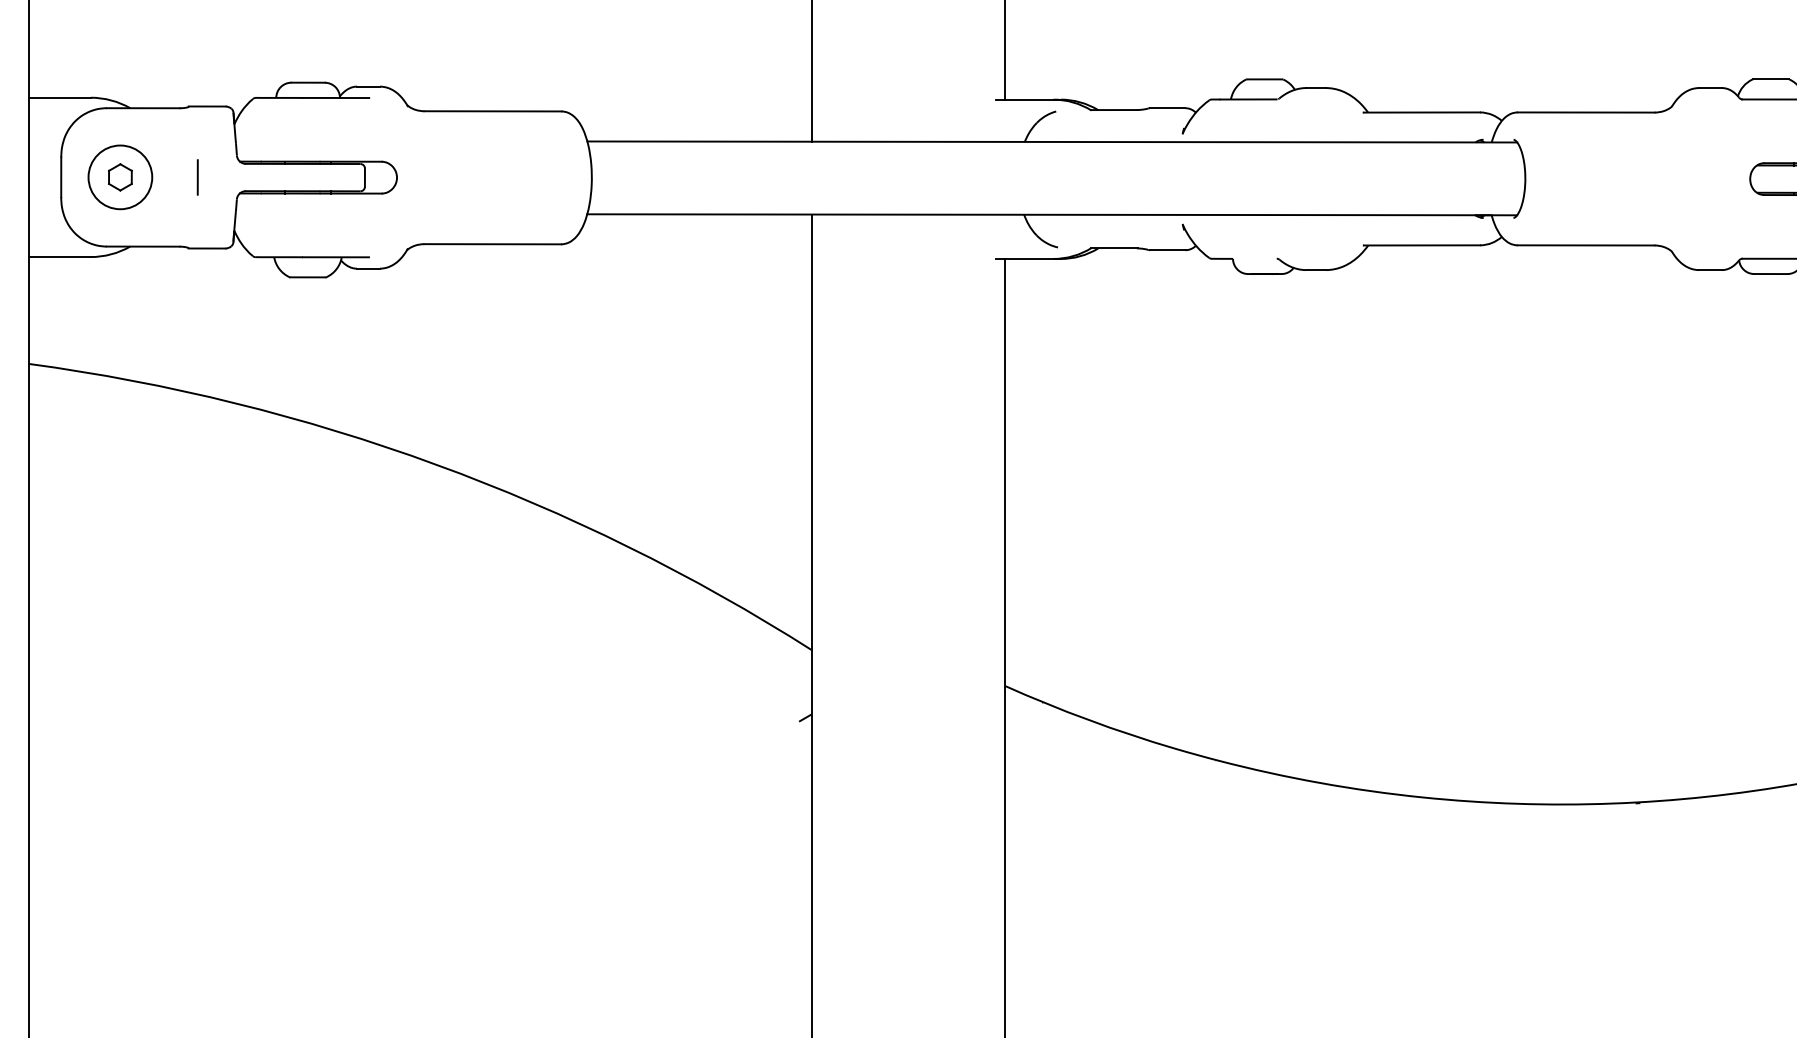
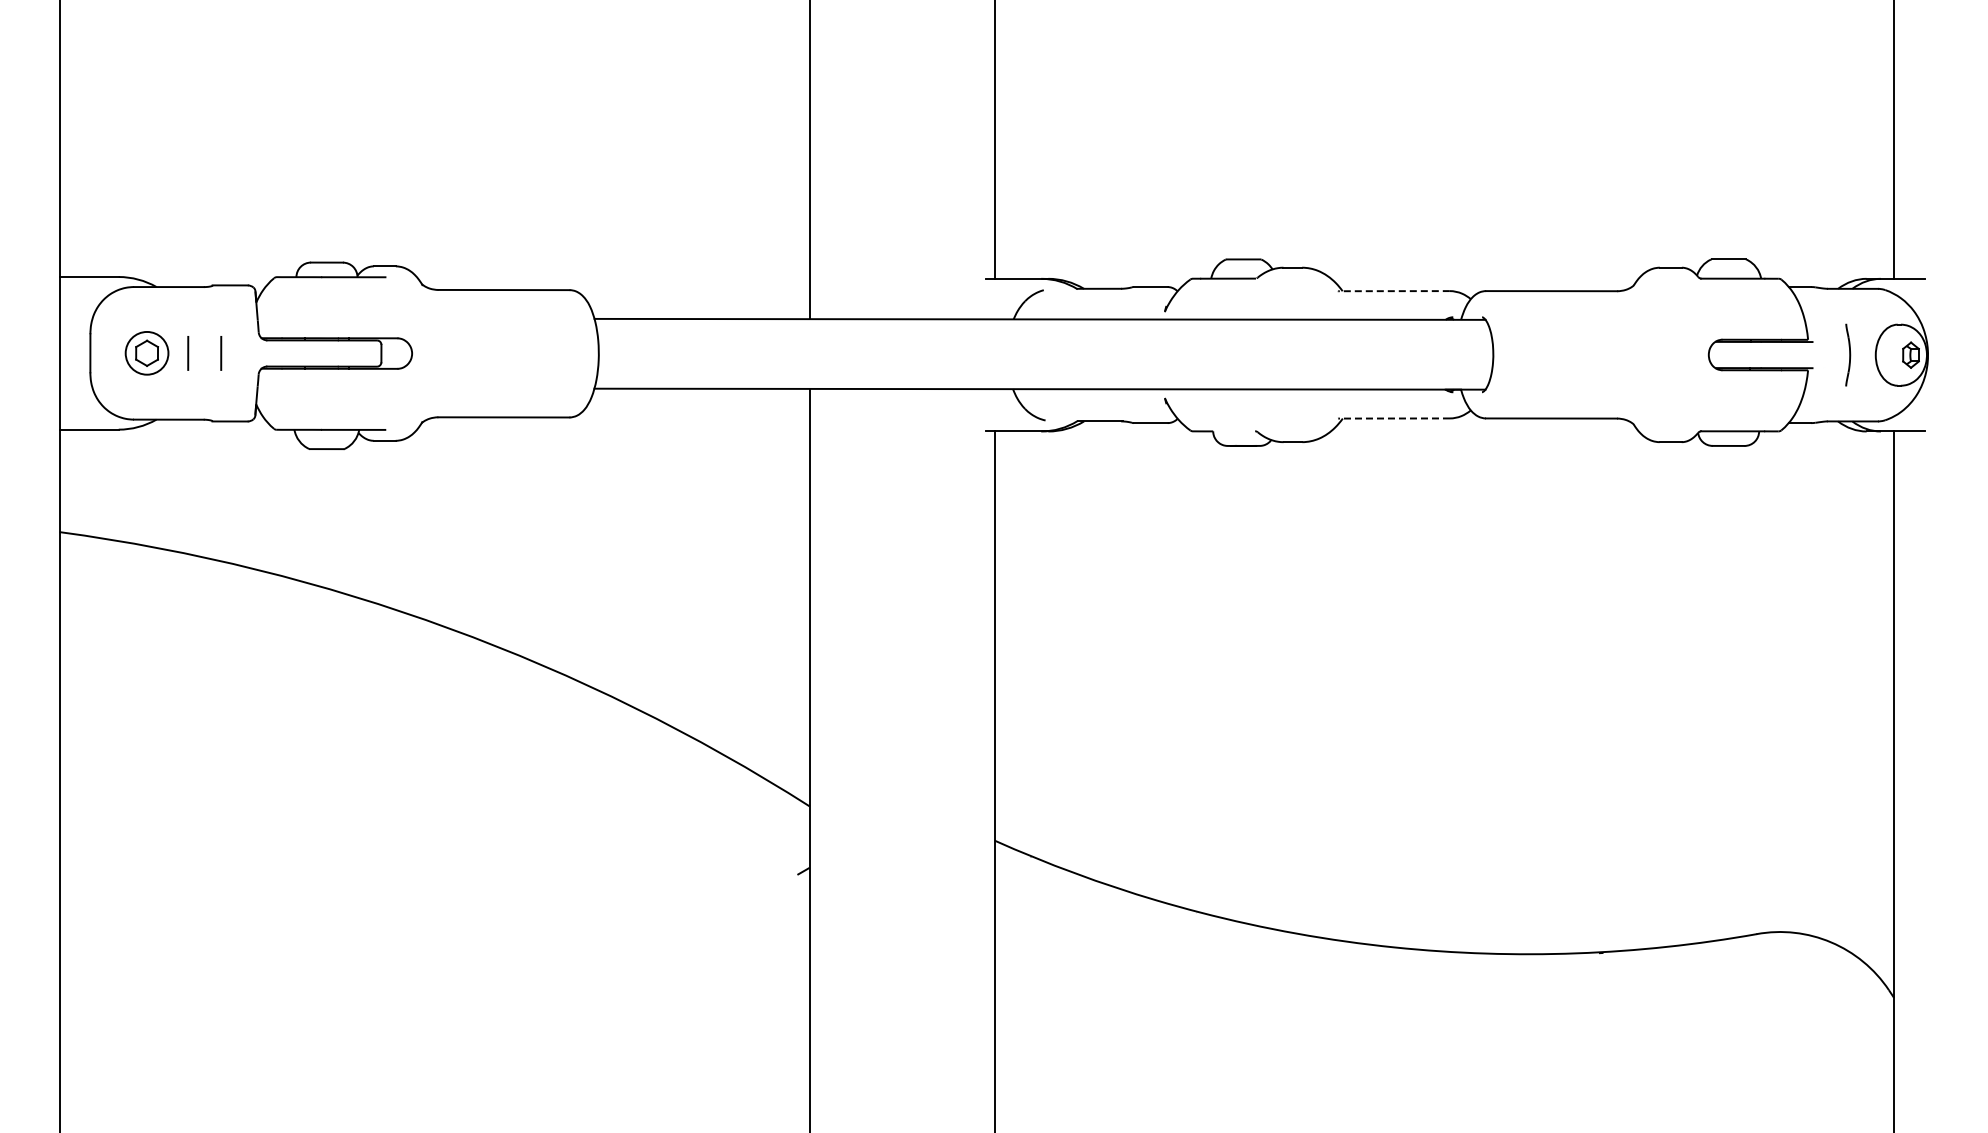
line: (1422, 112) -> (1394, 291), solid -> dashed
circle: (119, 176) -> (146, 352), size x0.7
line: (163, 177) -> (188, 353), added
line: (1422, 245) -> (1394, 418), solid -> dashed

